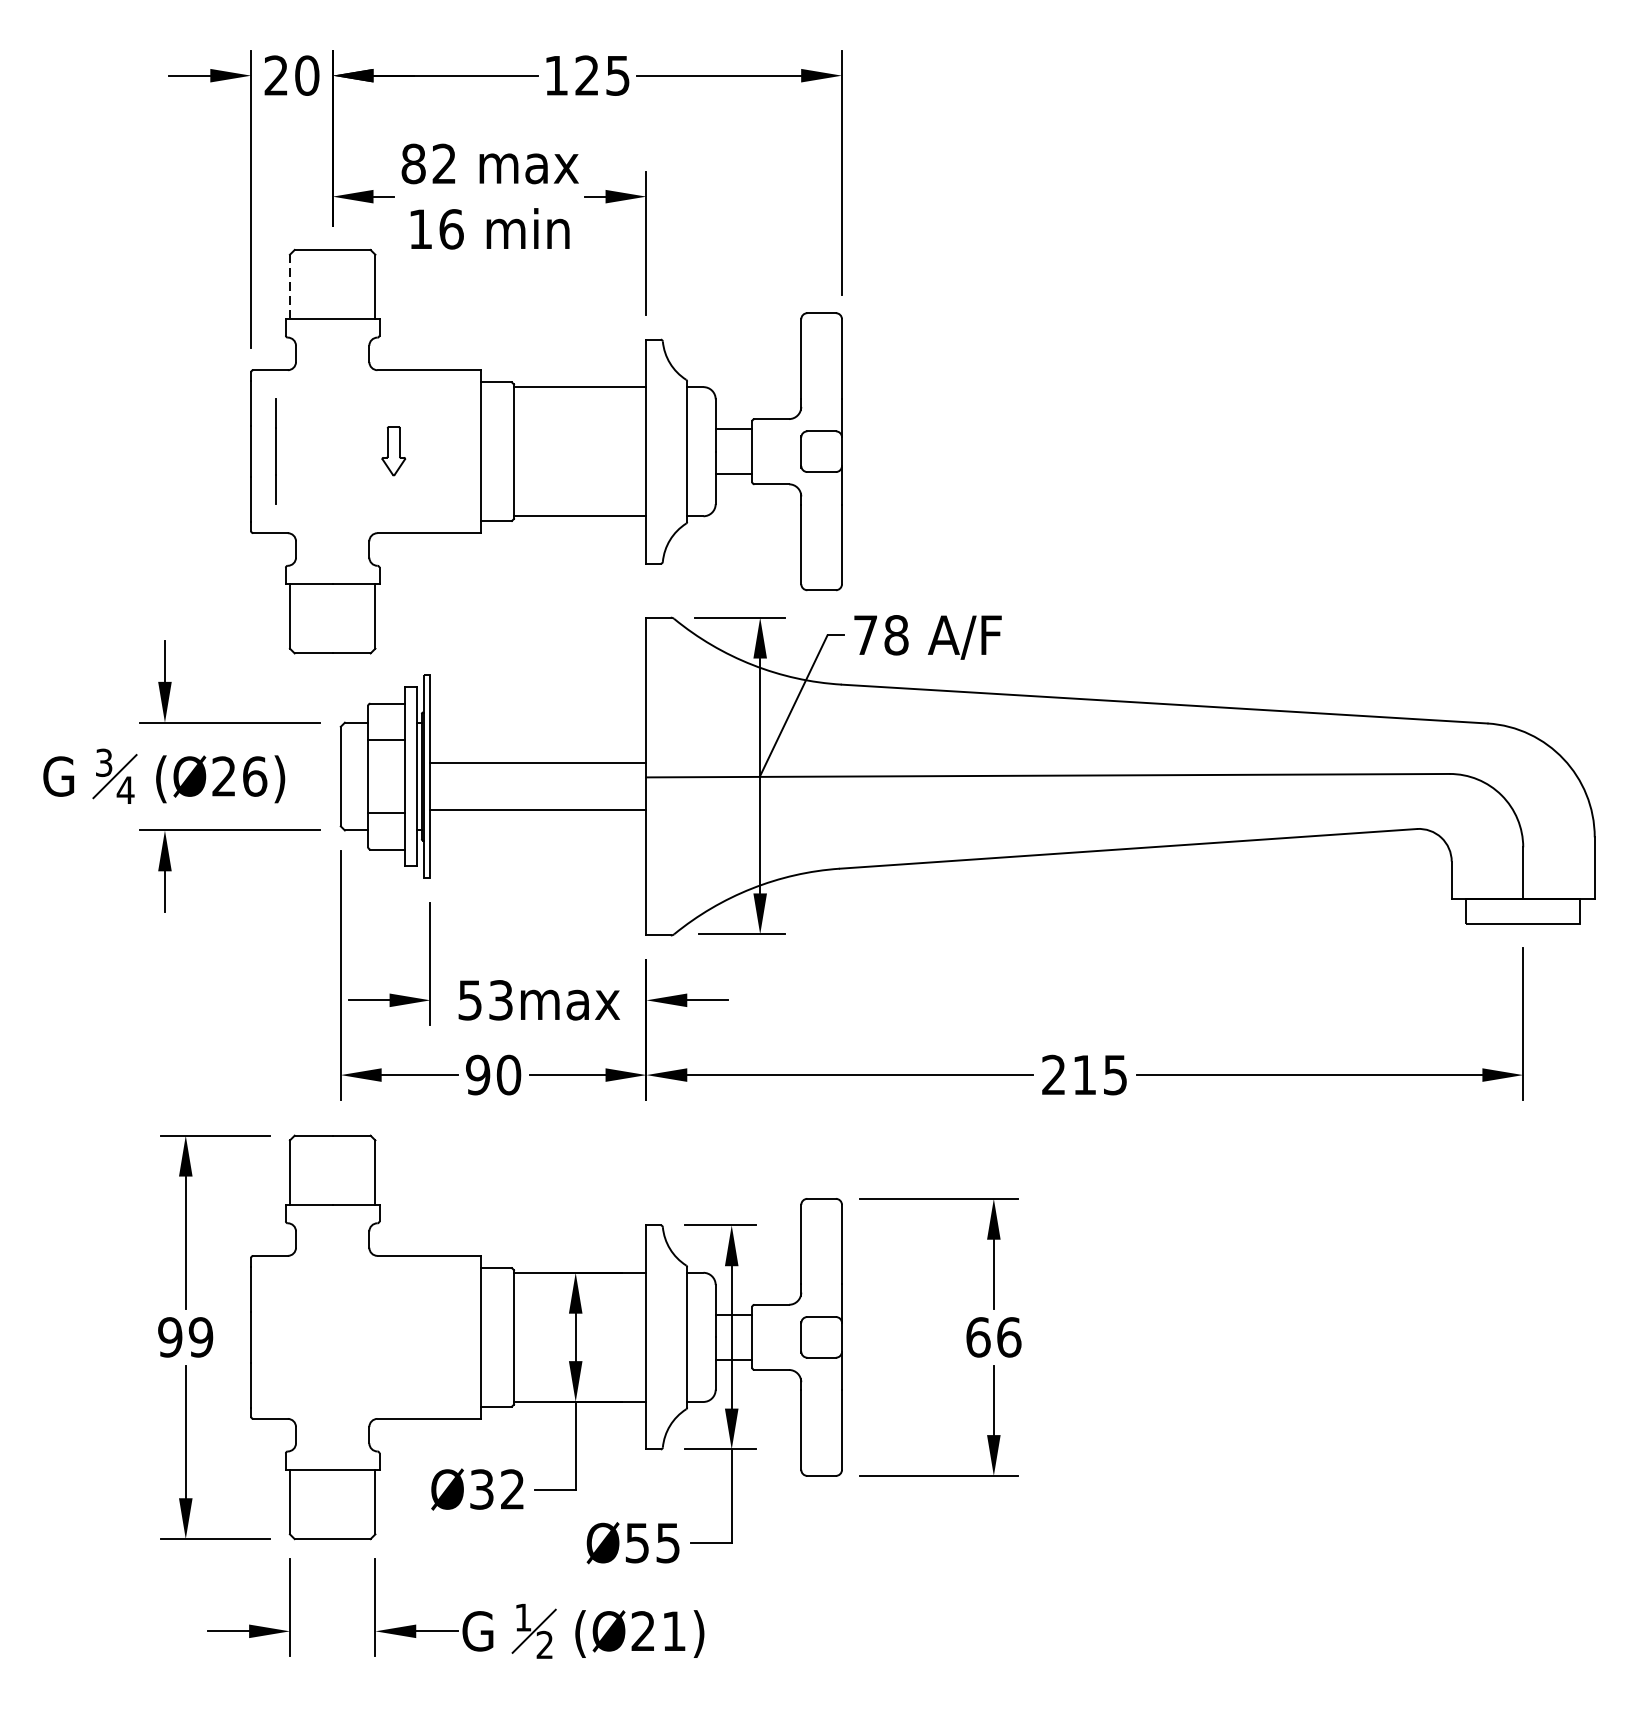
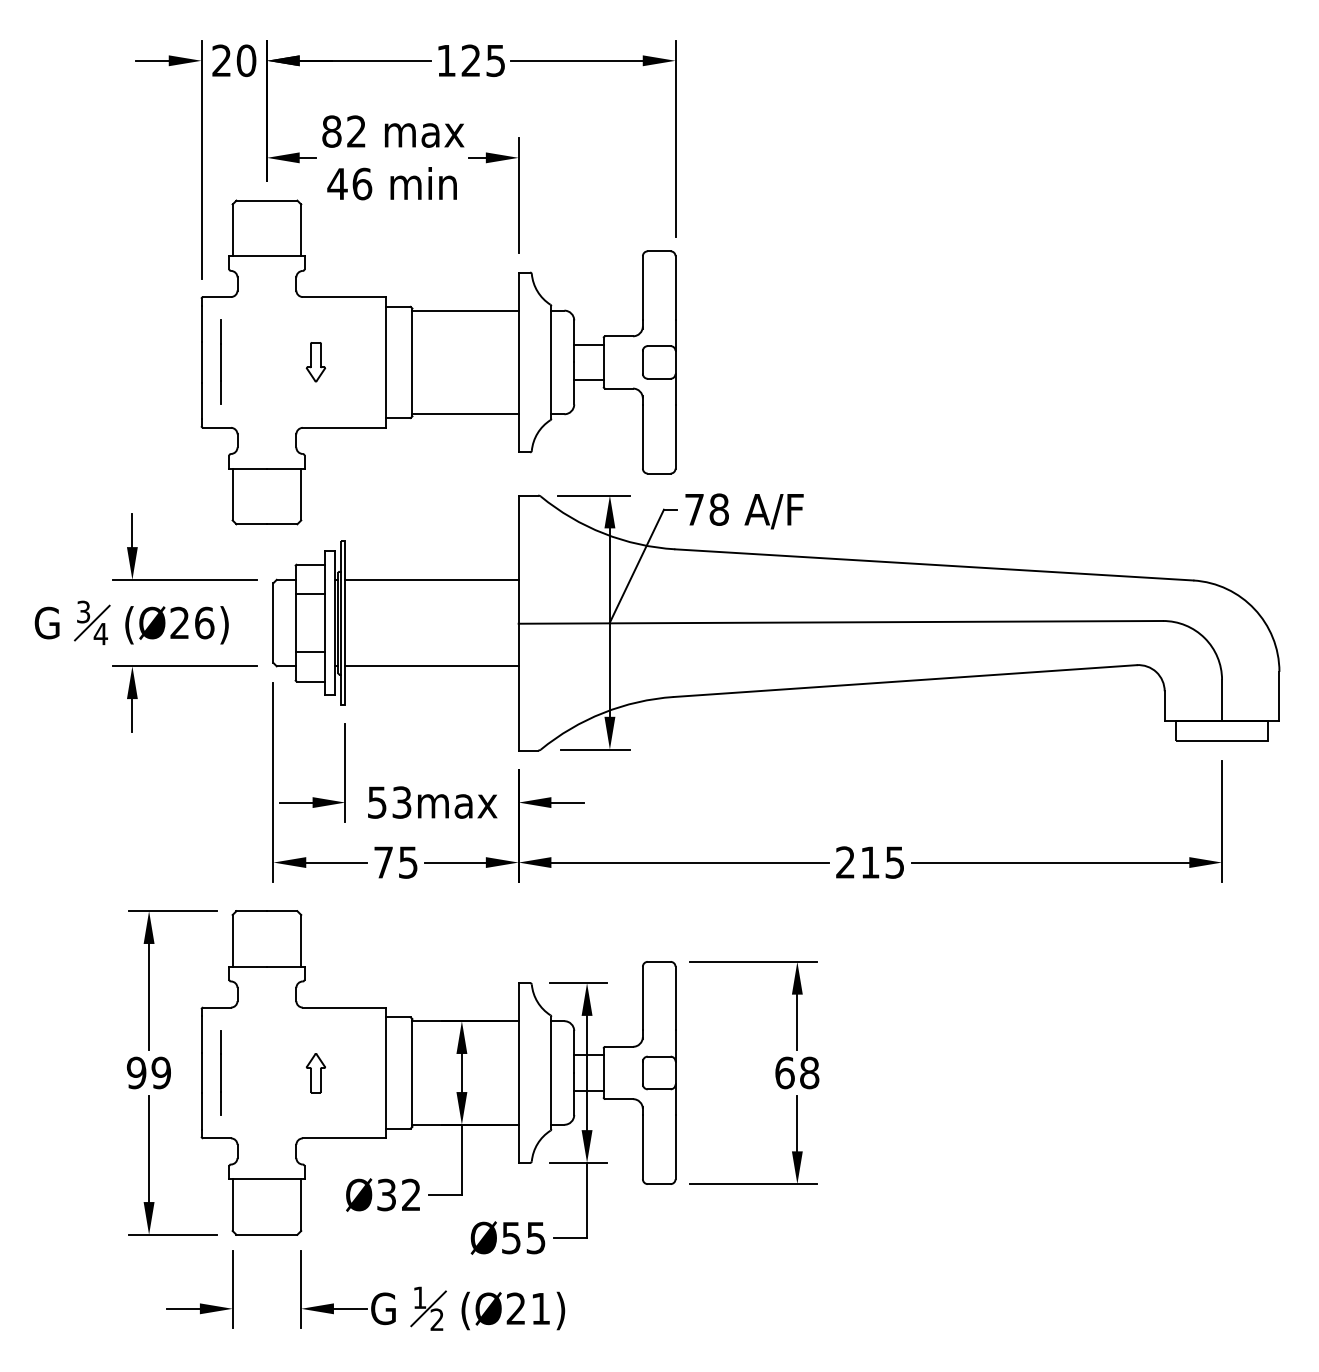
text: (420, 228) -> (337, 183), 16 -> 46
line: (289, 287) -> (232, 230), dashed -> solid
line: (537, 763) -> (431, 666), moved
line: (537, 809) -> (431, 579), moved
text: (492, 1075) -> (395, 862), 90 -> 75
line: (274, 1336) -> (220, 1072), added
text: (1008, 1336) -> (809, 1072), 66 -> 68
part: (393, 1338) -> (315, 1073), added

